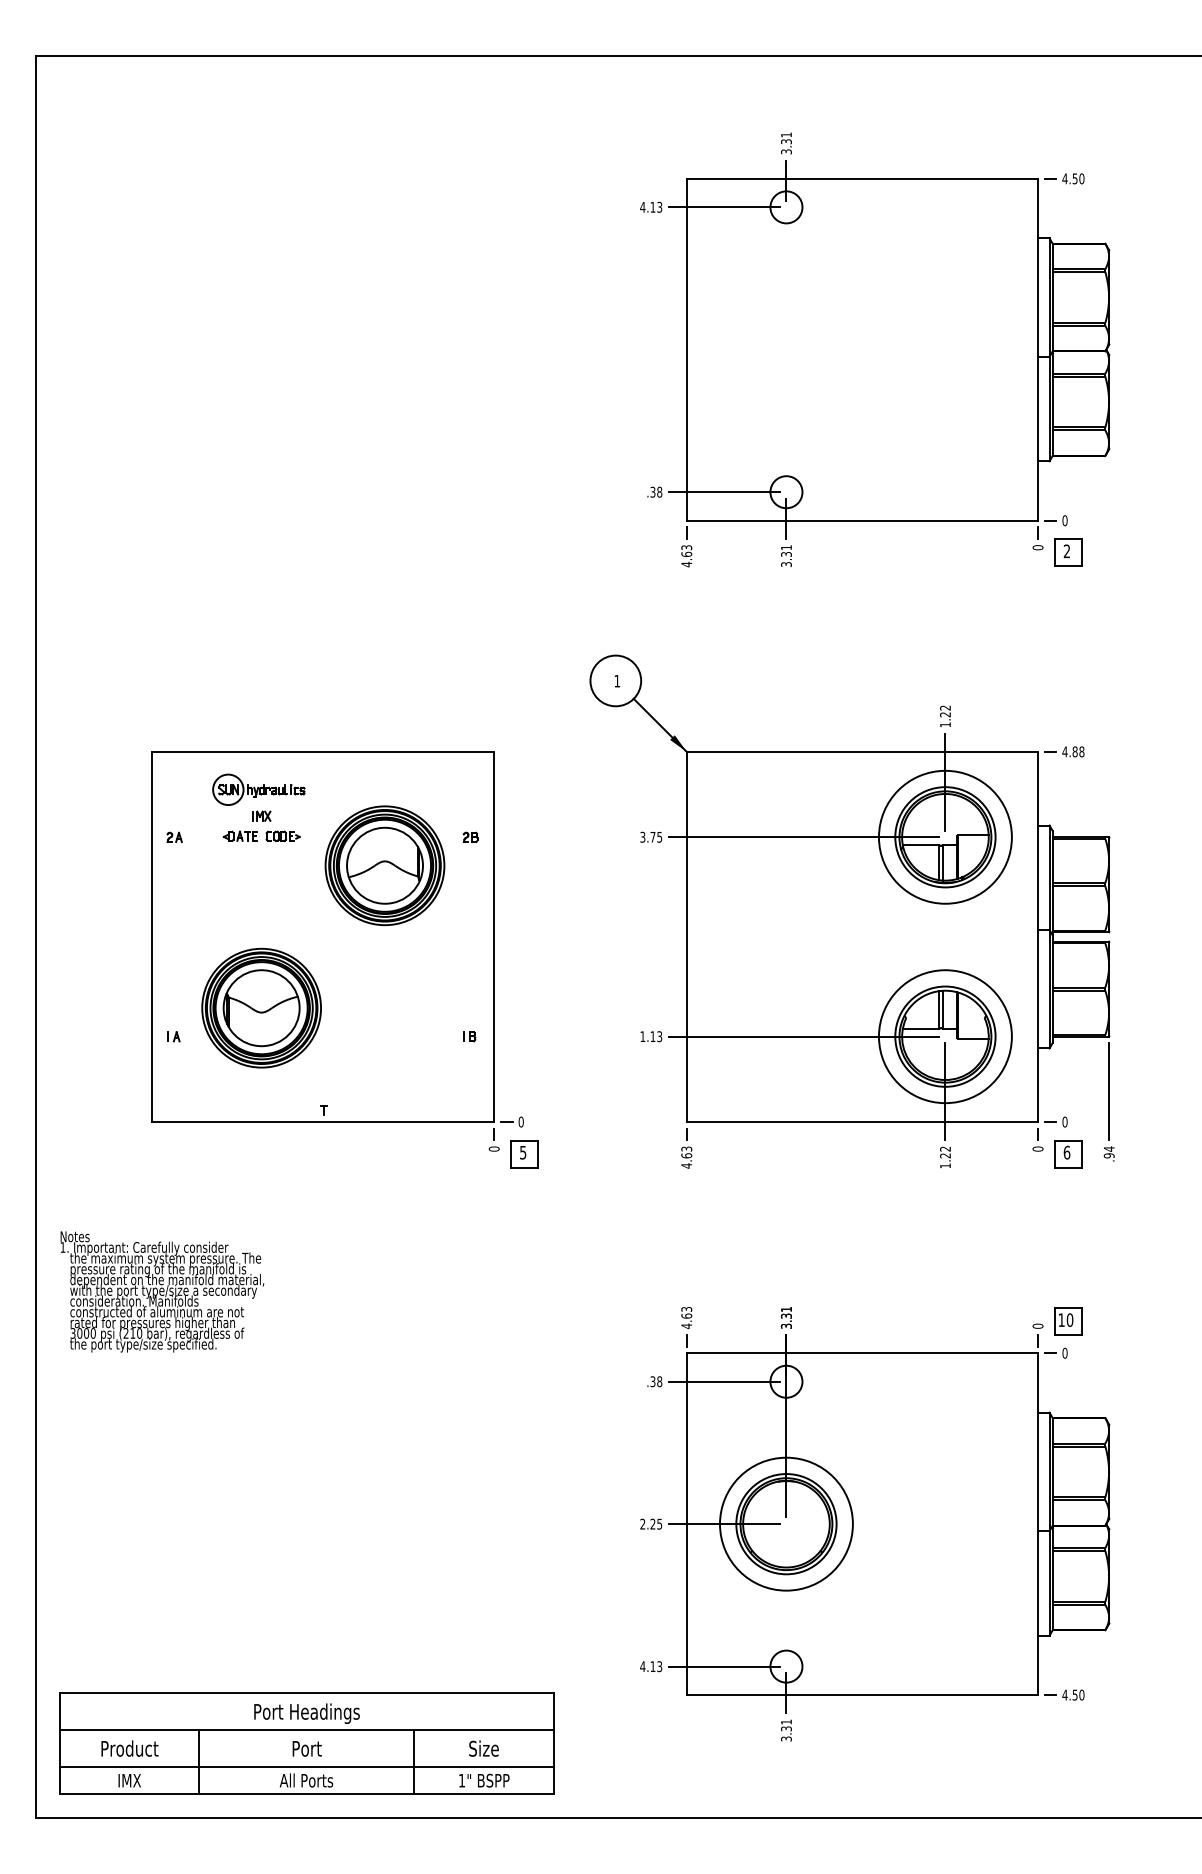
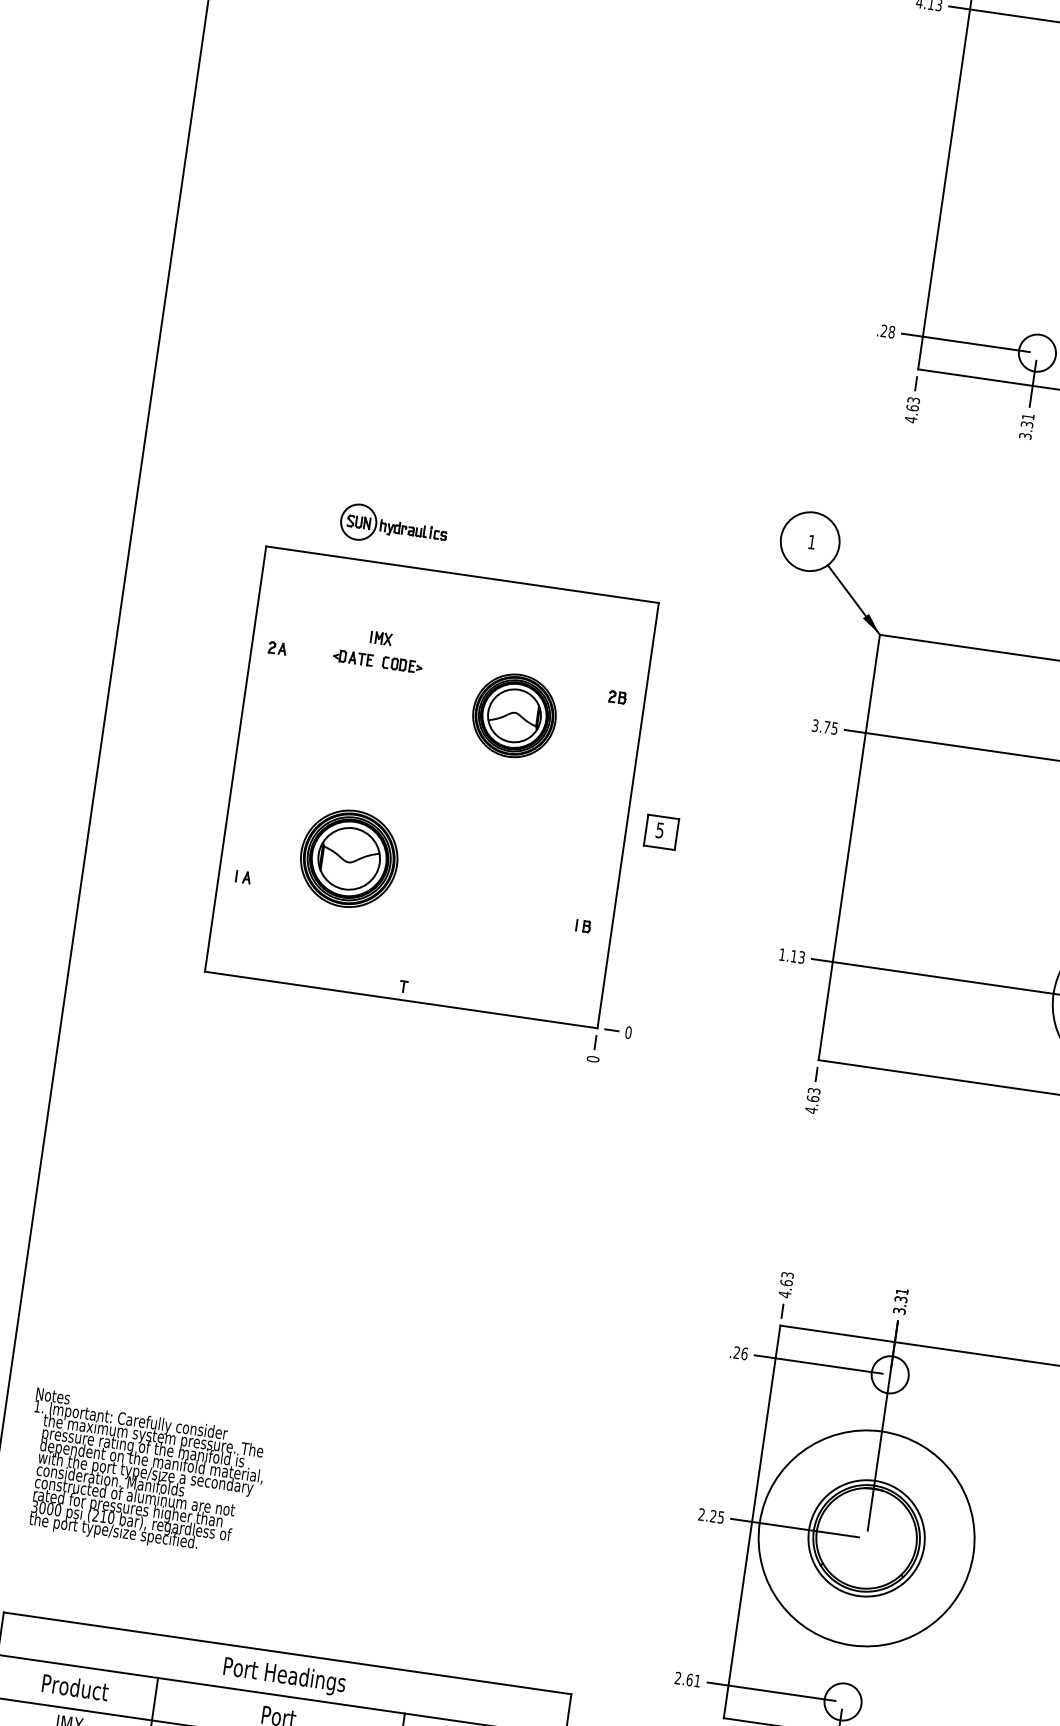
text: (652, 492) -> (883, 331), .38 -> .28
part: (258, 789) -> (393, 526), moved
part: (384, 865) -> (513, 715), size x0.6
part: (261, 1007) -> (349, 858), size x0.7
part: (524, 1154) -> (661, 832), moved
text: (162, 1291) -> (144, 1473), moved
text: (656, 1381) -> (740, 1353), .38 -> .26
circle: (785, 1523) -> (865, 1537), size x1.4
text: (651, 1666) -> (688, 1679), 4.13 -> 2.61

